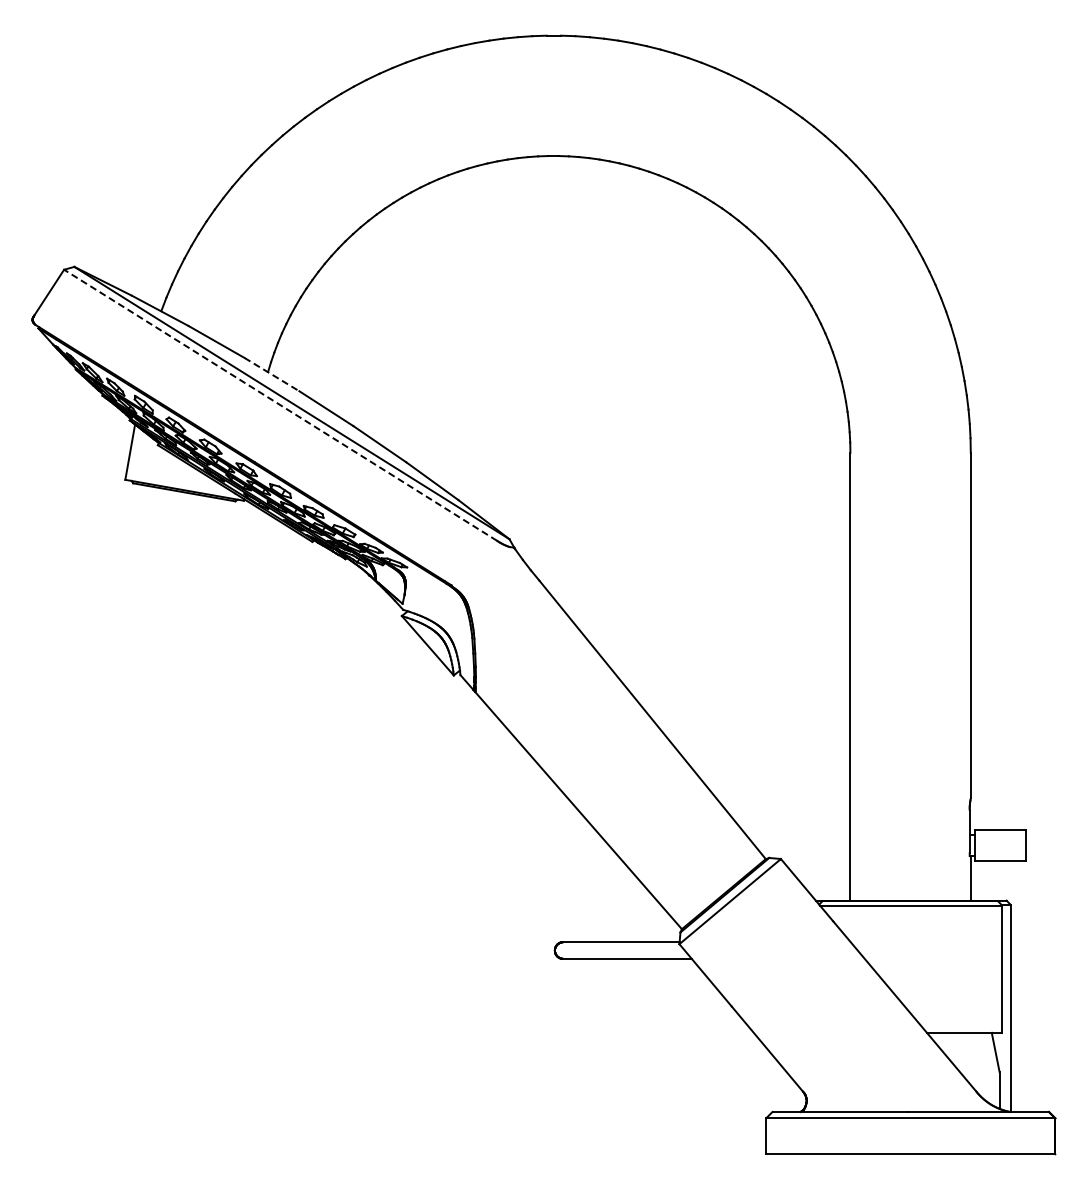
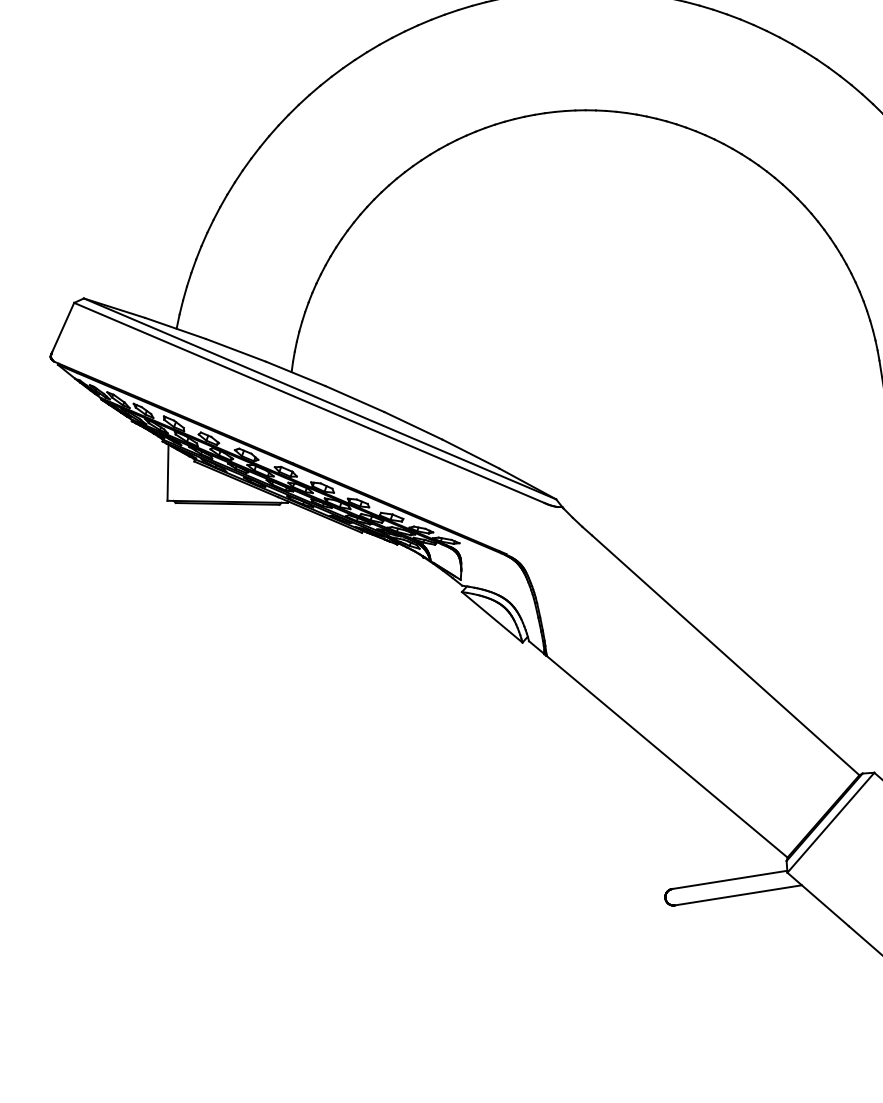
line: (272, 374) -> (296, 373), dashed -> solid
line: (280, 405) -> (309, 403), dashed -> solid

